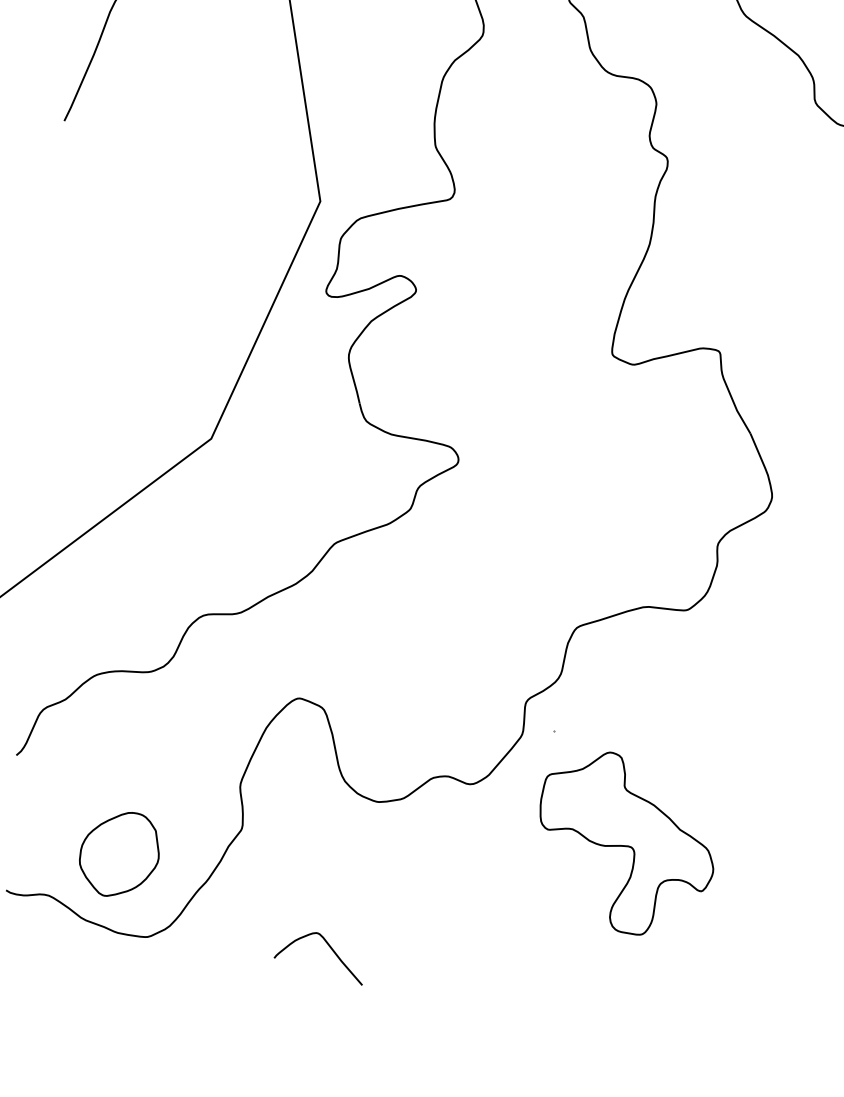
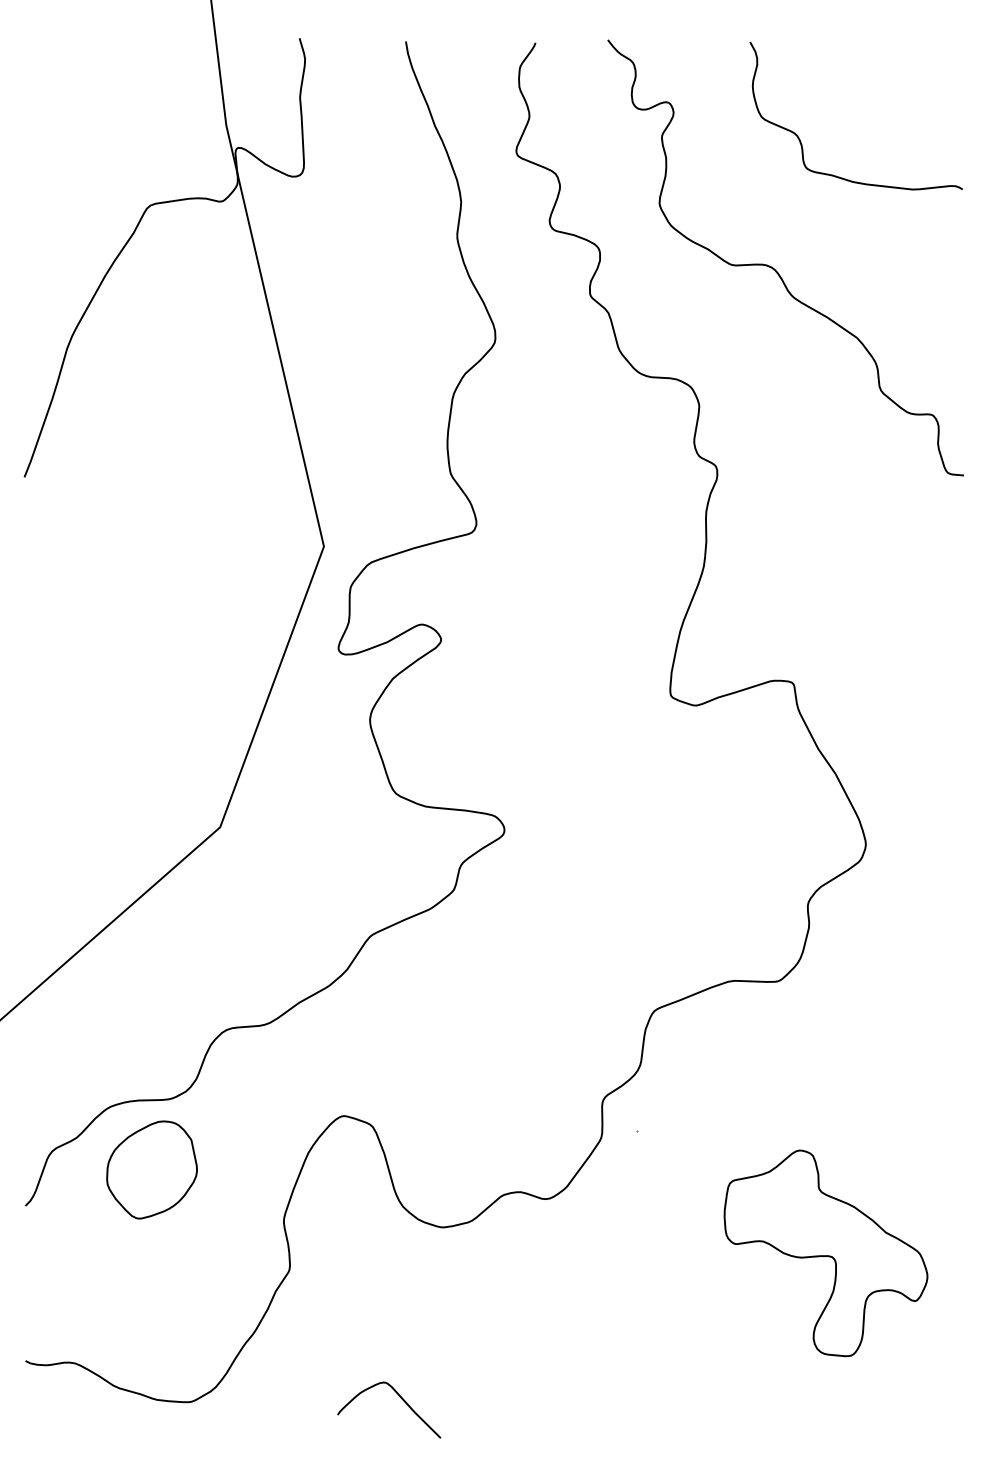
part: (626, 843) -> (825, 1253), moved
part: (119, 853) -> (151, 1169), moved

